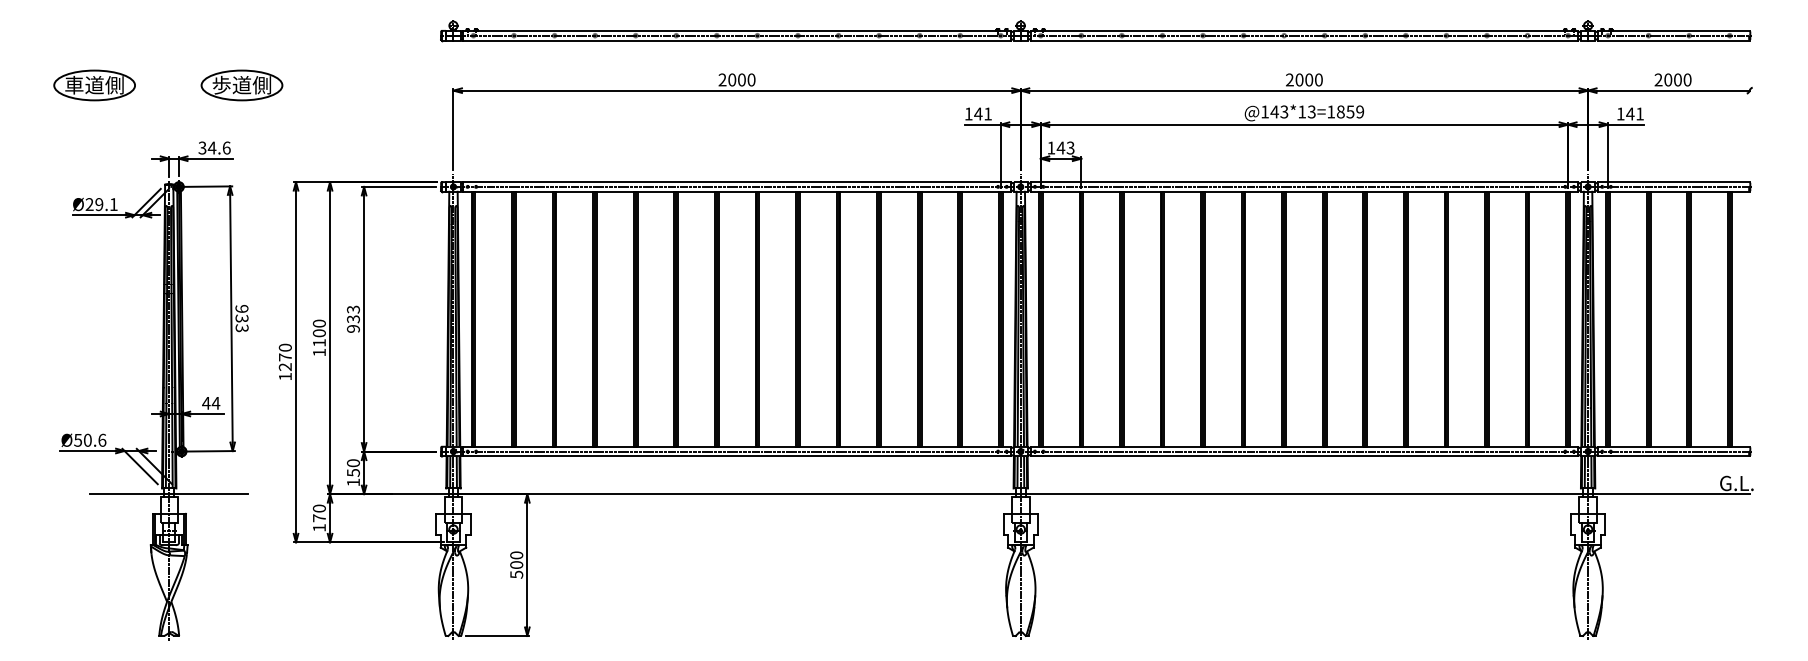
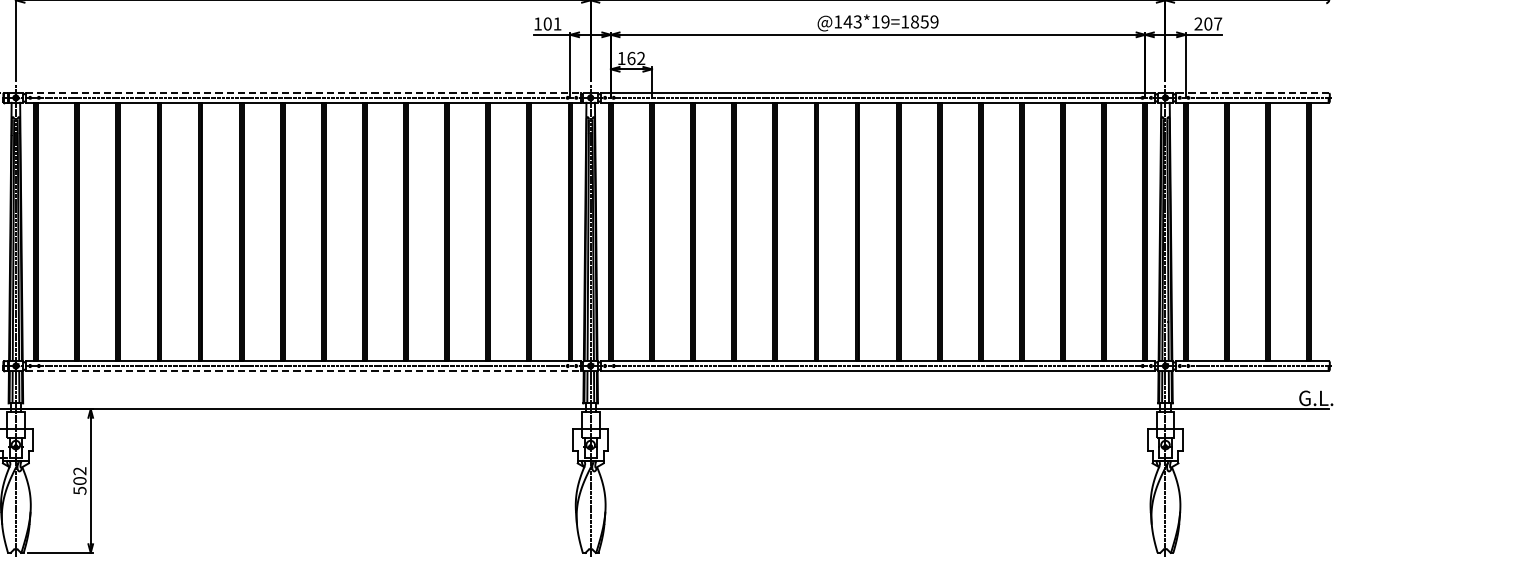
text: (1311, 111) -> (885, 21), @143*13=1859 -> @143*19=1859
text: (978, 113) -> (547, 23), 141 -> 101
text: (1629, 113) -> (1207, 23), 141 -> 207
text: (1065, 147) -> (635, 57), 143 -> 162
line: (737, 182) -> (303, 93), solid -> dashed
line: (1673, 182) -> (1252, 93), solid -> dashed
line: (737, 456) -> (303, 371), solid -> dashed
text: (516, 555) -> (79, 471), 500 -> 502

